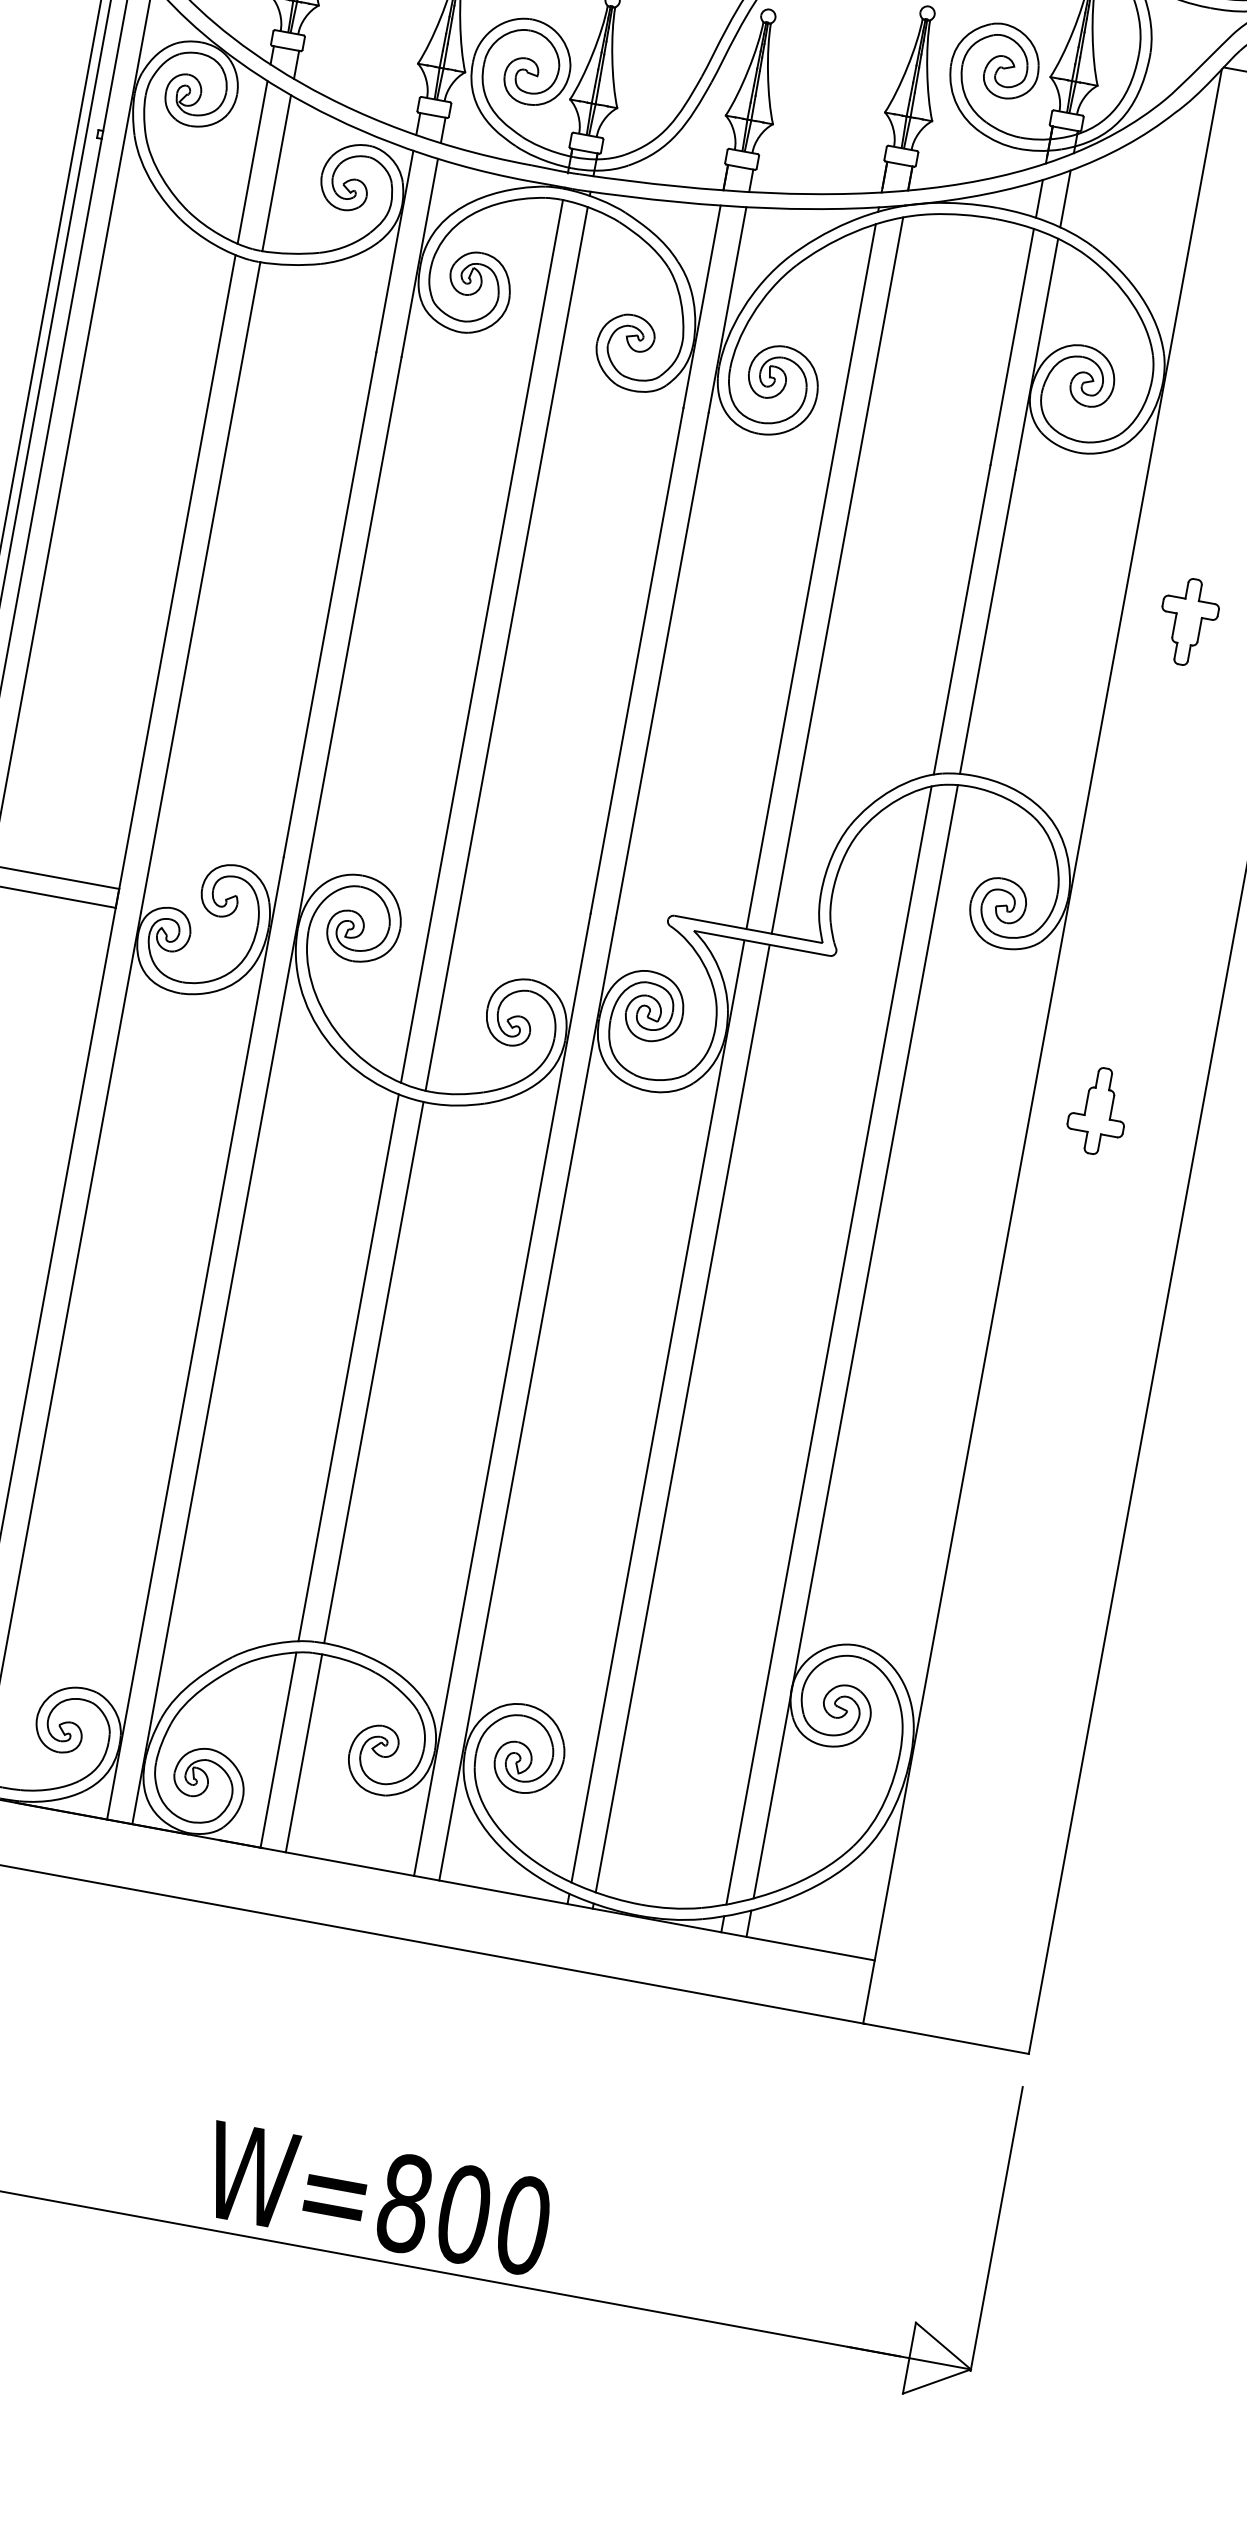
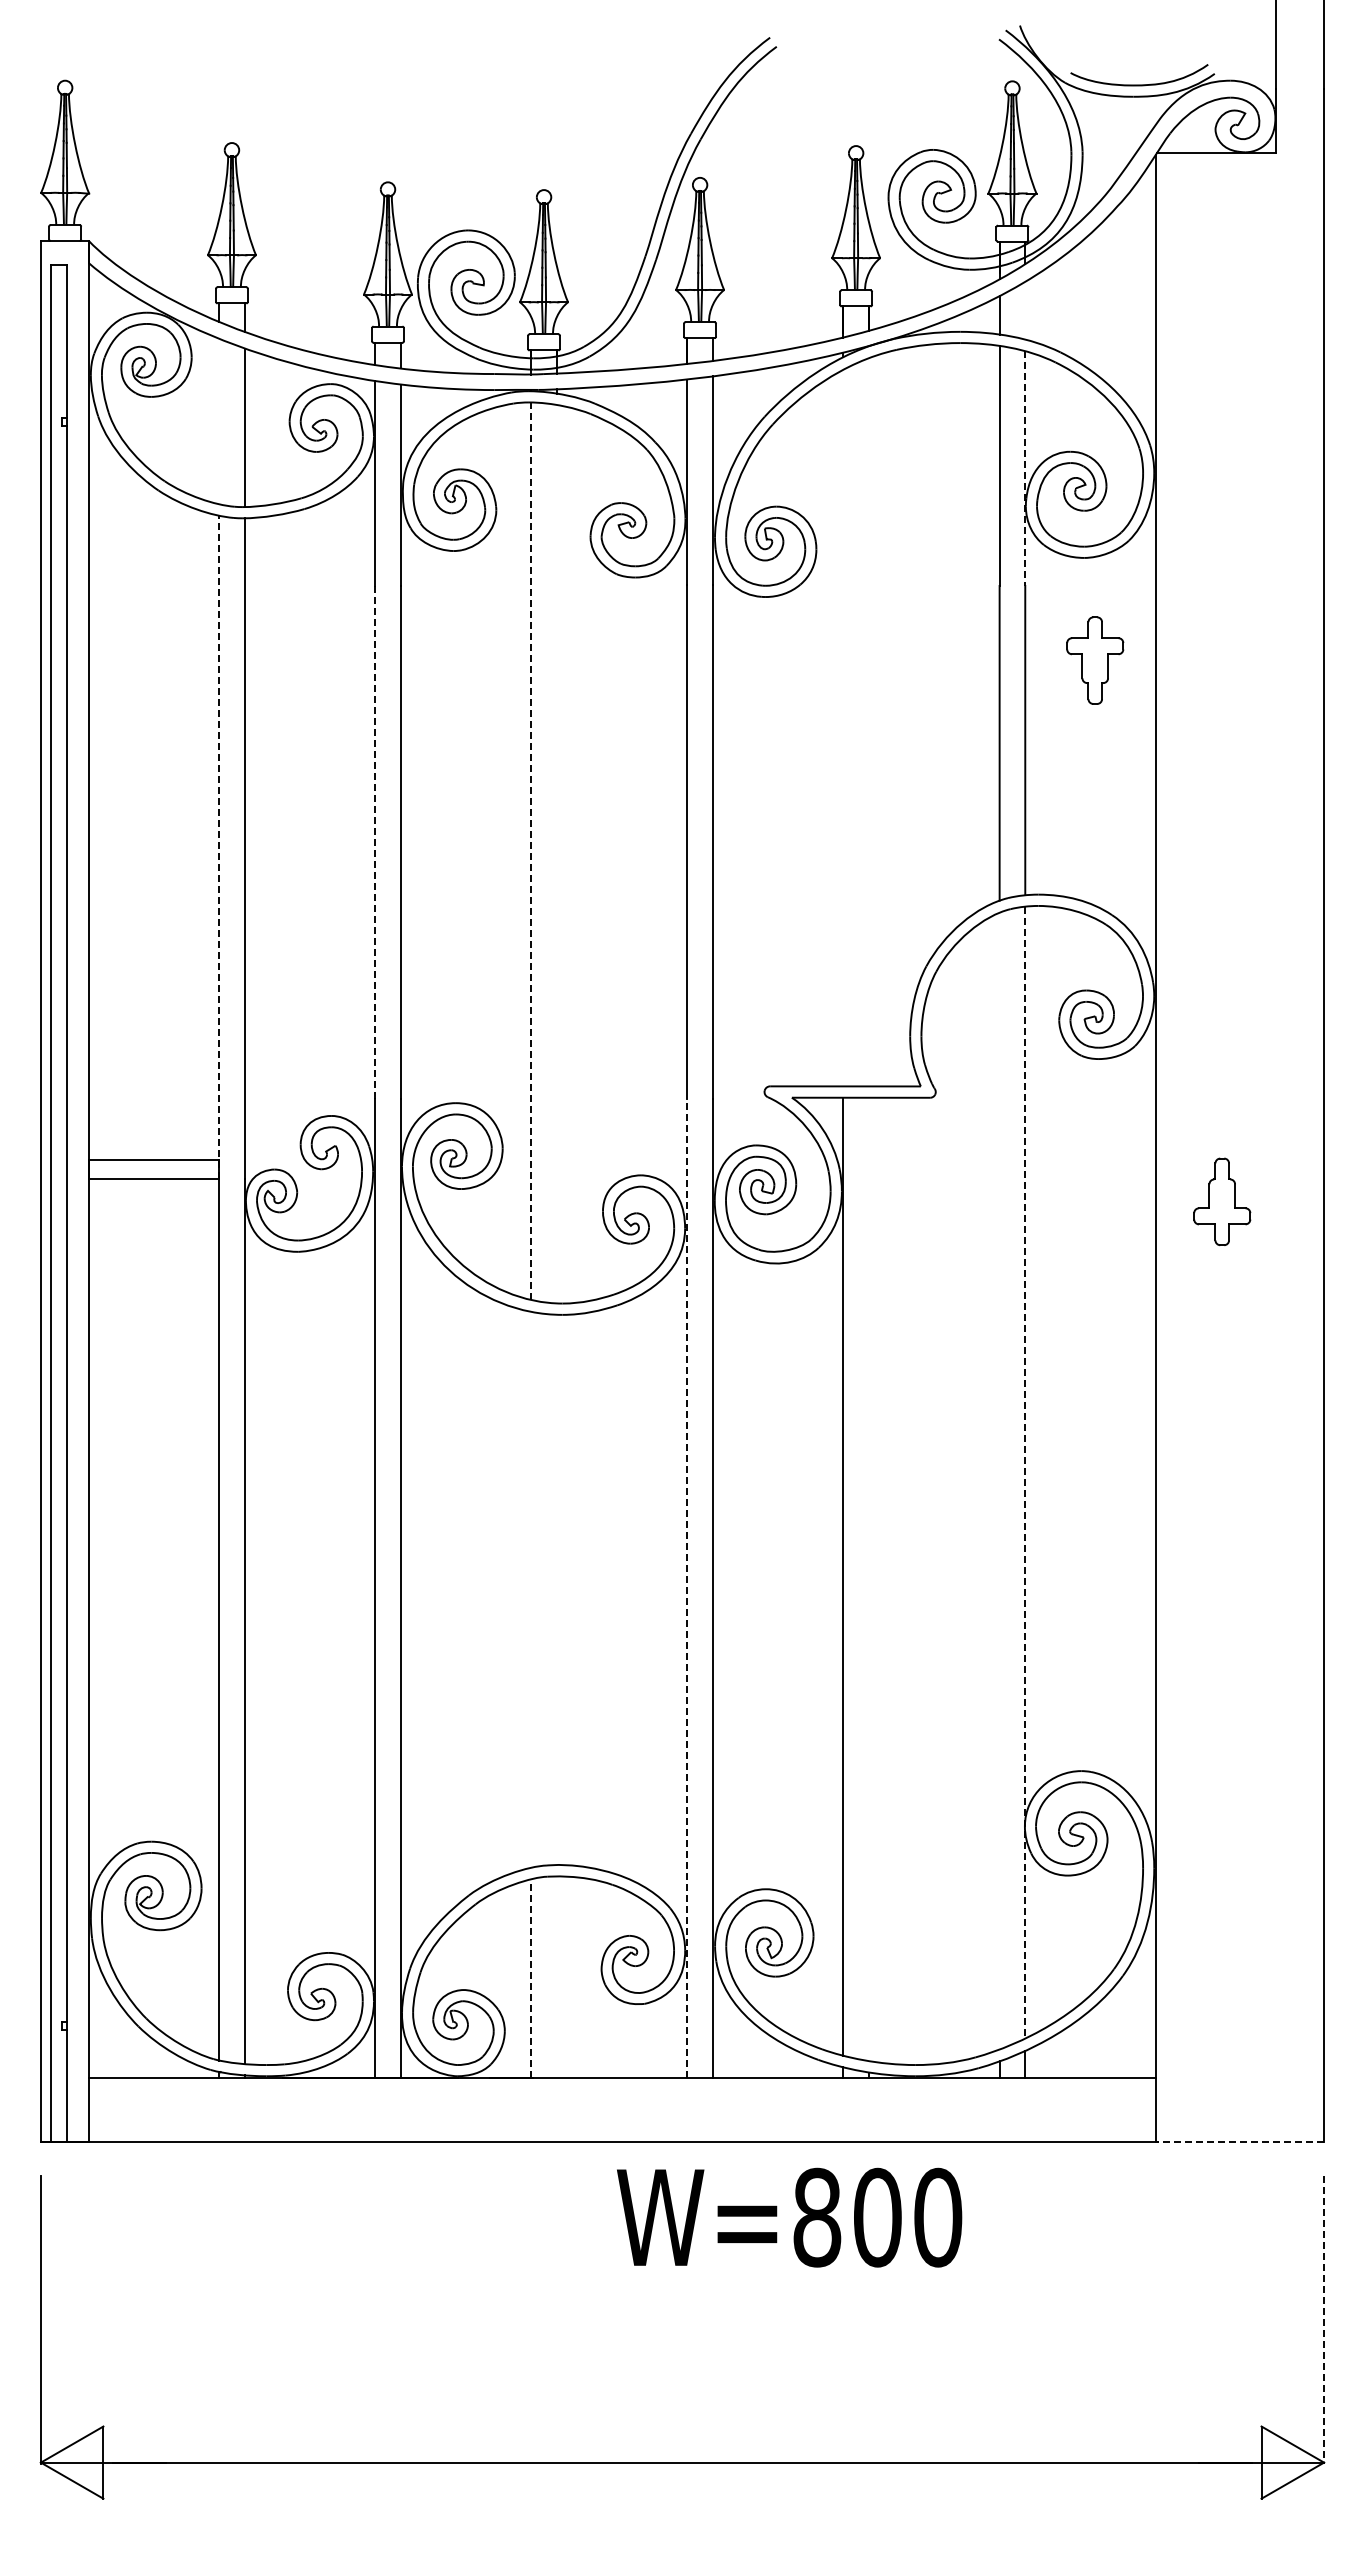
line: (252, 162) -> (219, 421), removed
line: (1065, 198) -> (1025, 310), removed
line: (1037, 355) -> (1025, 469), solid -> dashed
line: (836, 575) -> (868, 722), removed
line: (811, 576) -> (843, 727), removed
line: (176, 581) -> (219, 847), solid -> dashed
line: (330, 604) -> (375, 842), solid -> dashed
part: (1188, 621) -> (1095, 660), moved
line: (482, 641) -> (531, 851), solid -> dashed
line: (506, 648) -> (556, 853), removed
line: (855, 1341) -> (1025, 1472), solid -> dashed
line: (828, 1344) -> (999, 1480), removed
line: (348, 1367) -> (531, 1589), removed
line: (373, 1372) -> (556, 1589), removed
line: (502, 1393) -> (687, 1587), solid -> dashed
line: (682, 1419) -> (868, 1580), removed
line: (278, 1749) -> (531, 1977), solid -> dashed
line: (303, 1752) -> (556, 1976), removed
line: (946, 2038) -> (1240, 2141), solid -> dashed
text: (377, 2198) -> (789, 2217), moved
line: (996, 2229) -> (1324, 2320), solid -> dashed

